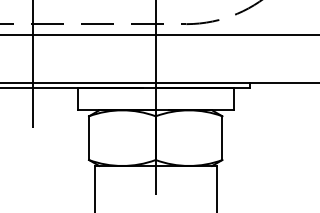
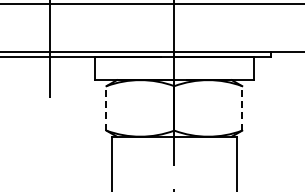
line: (89, 138) -> (106, 108), solid -> dashed
line: (222, 138) -> (242, 108), solid -> dashed

